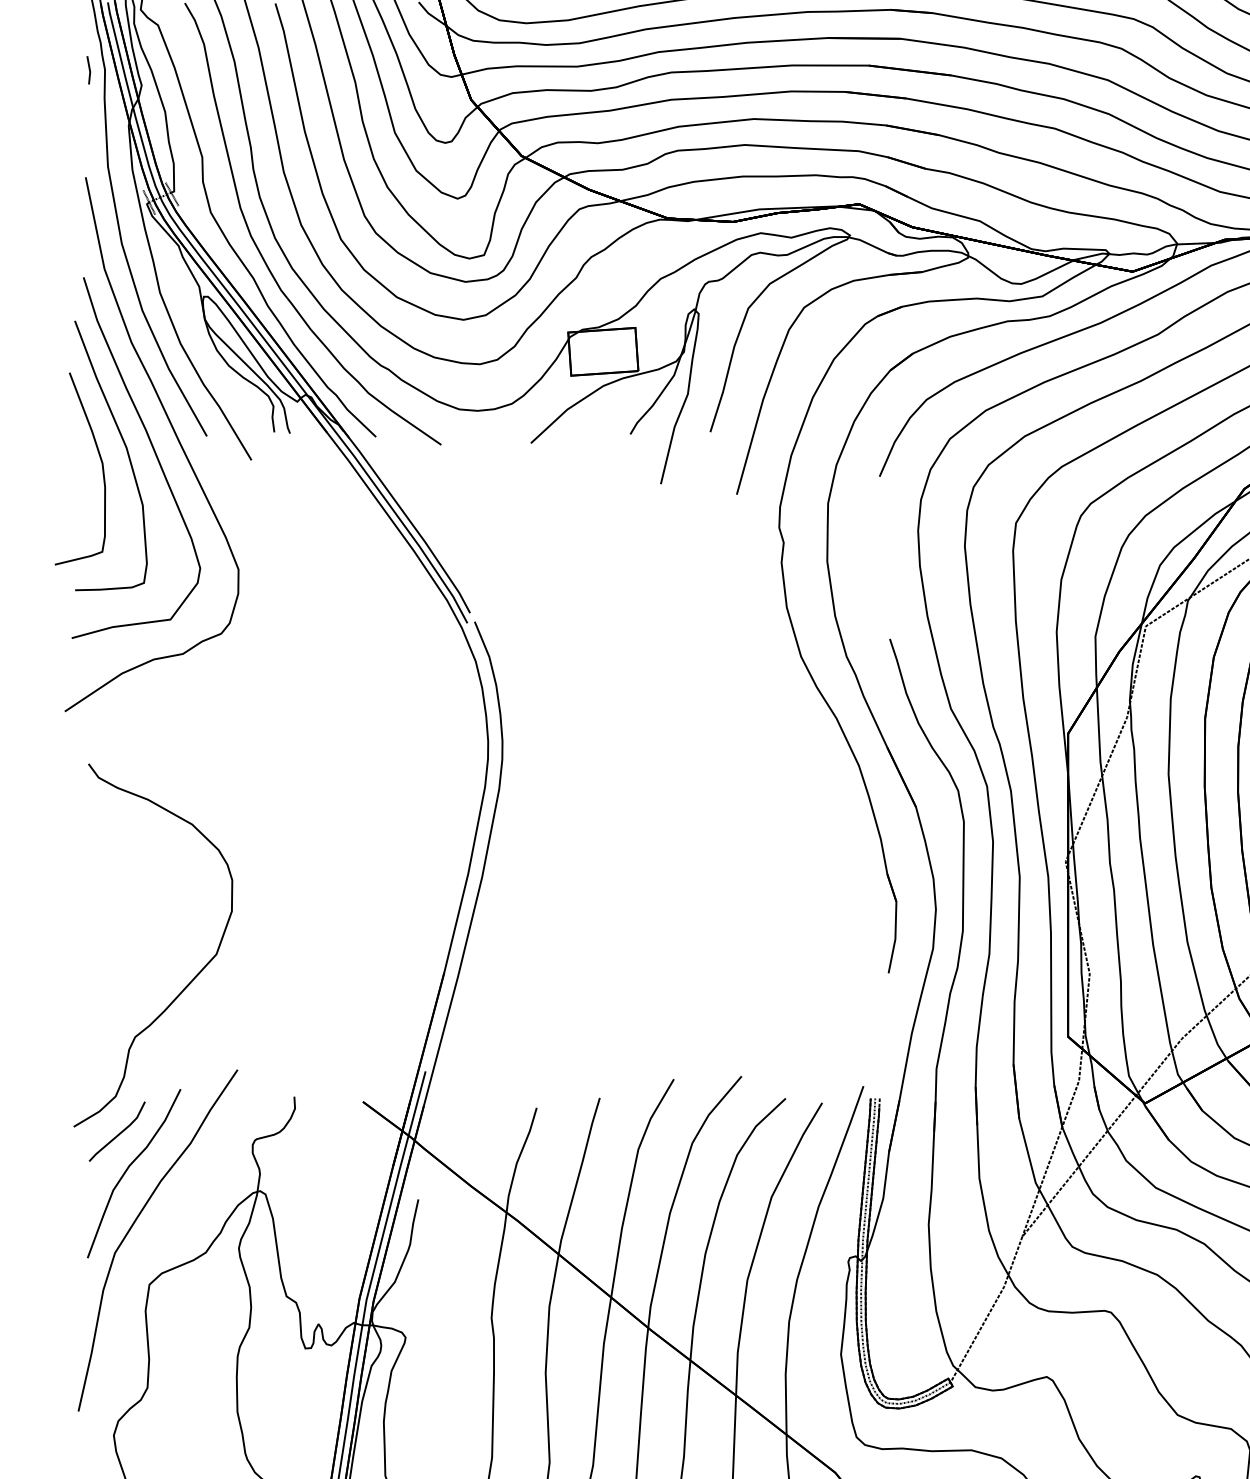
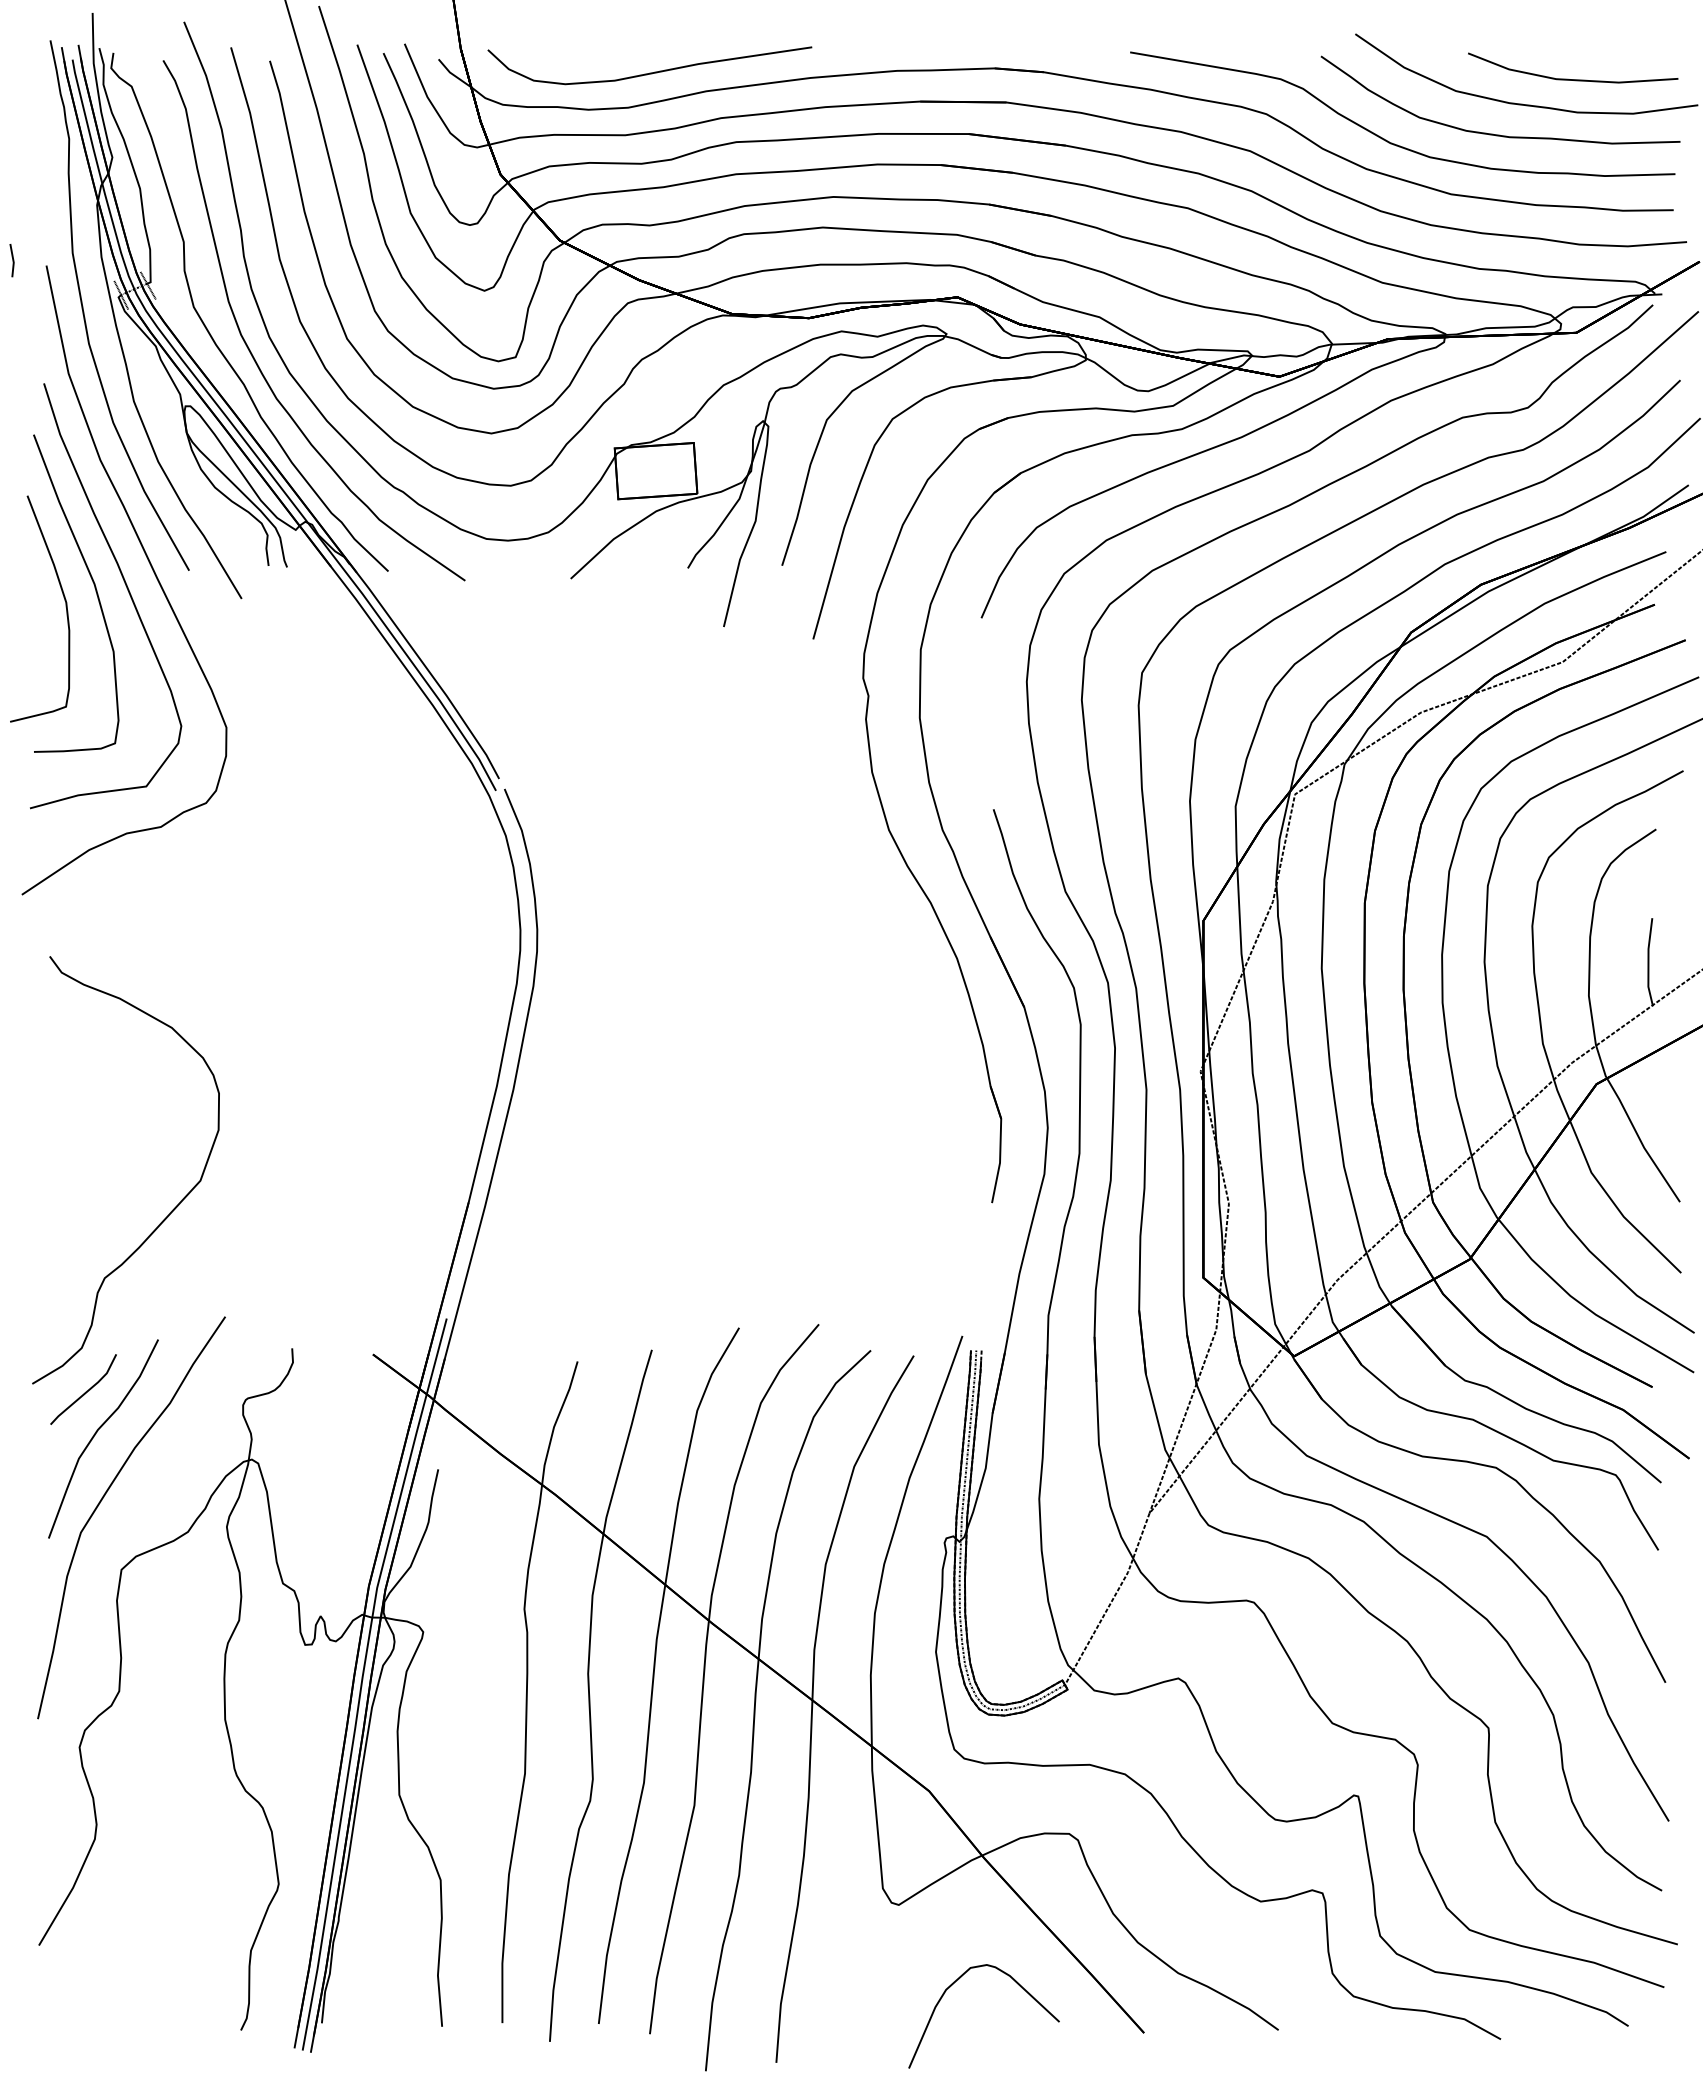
line: (89, 70) -> (12, 260), moved

